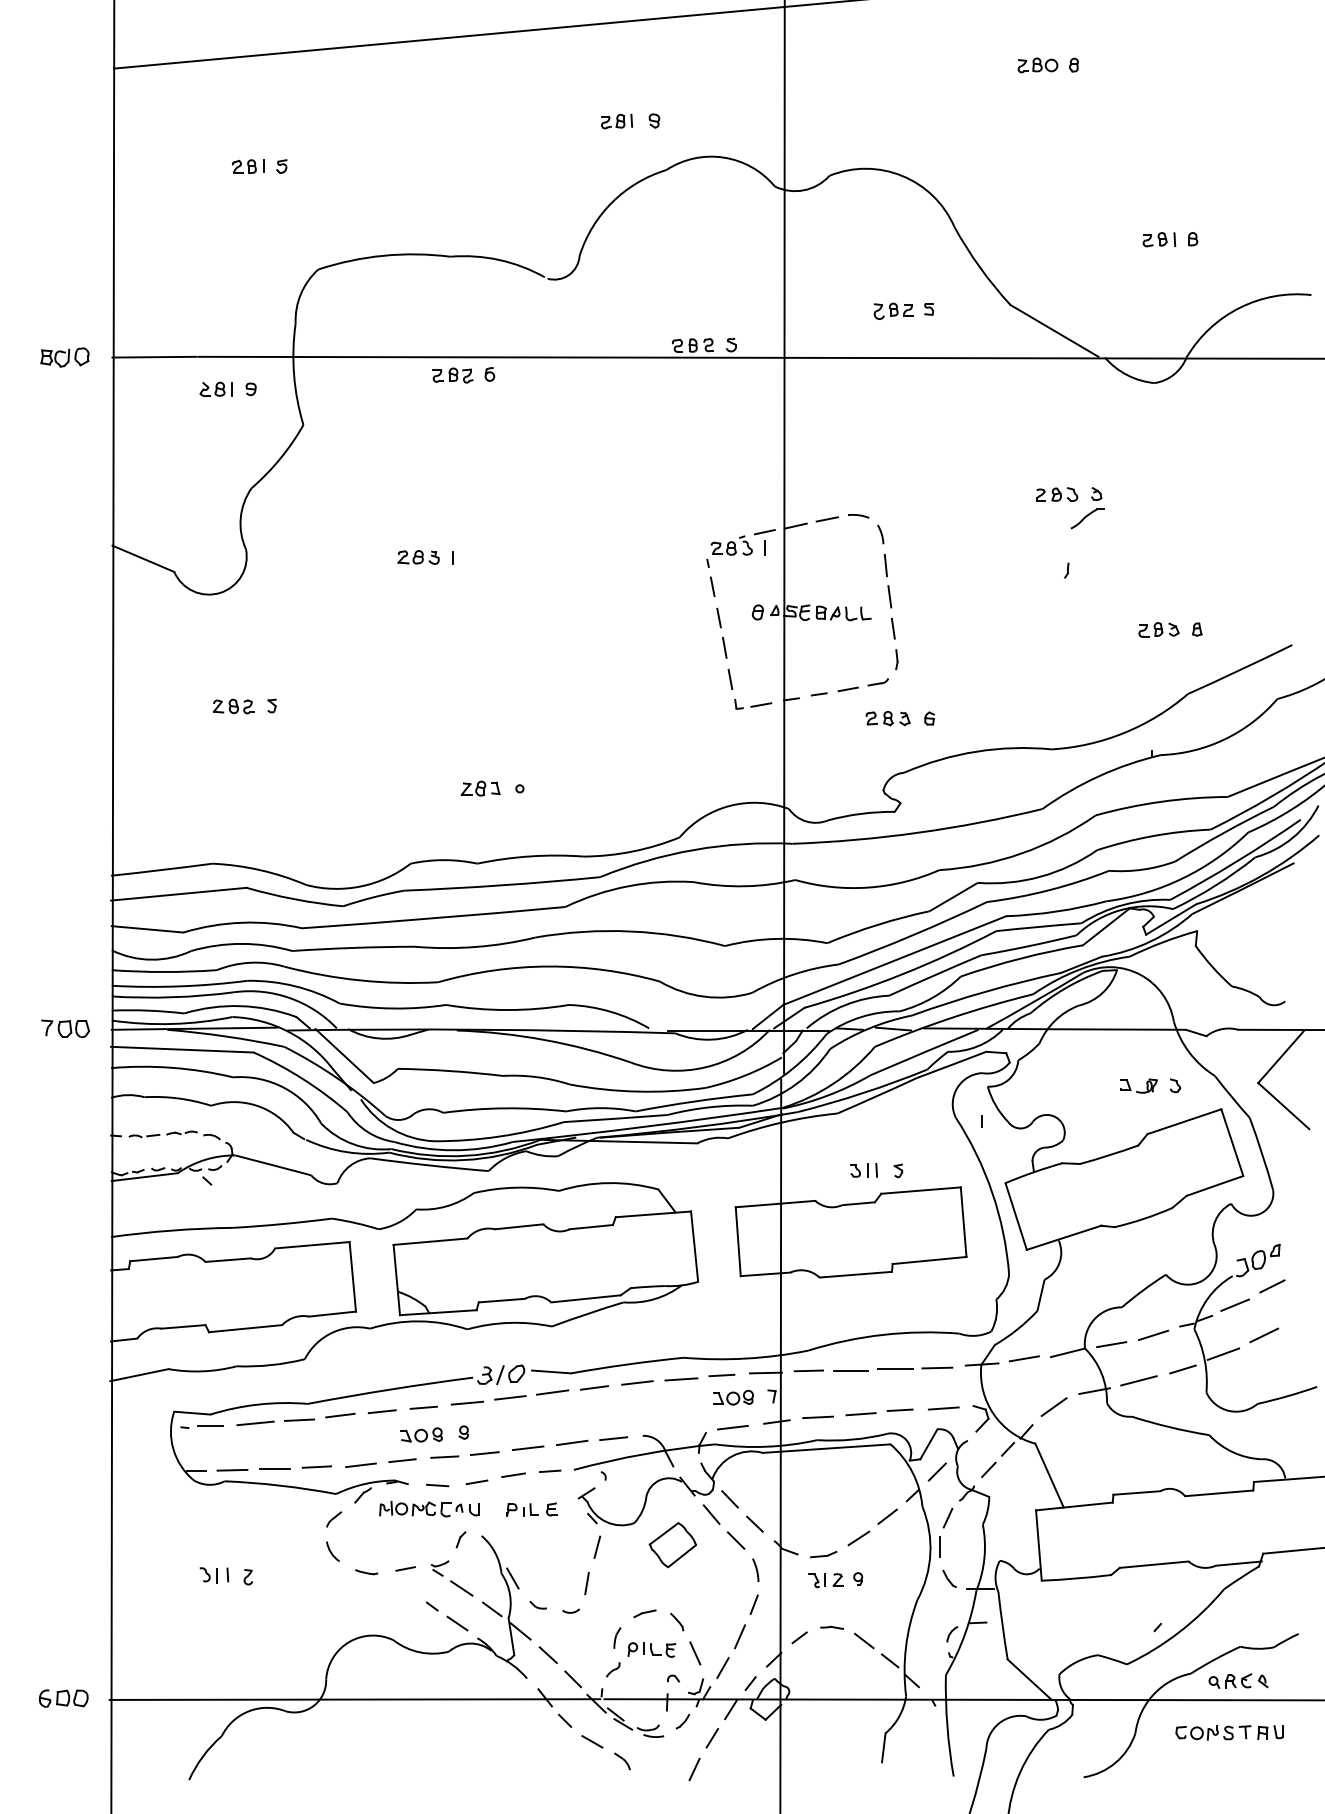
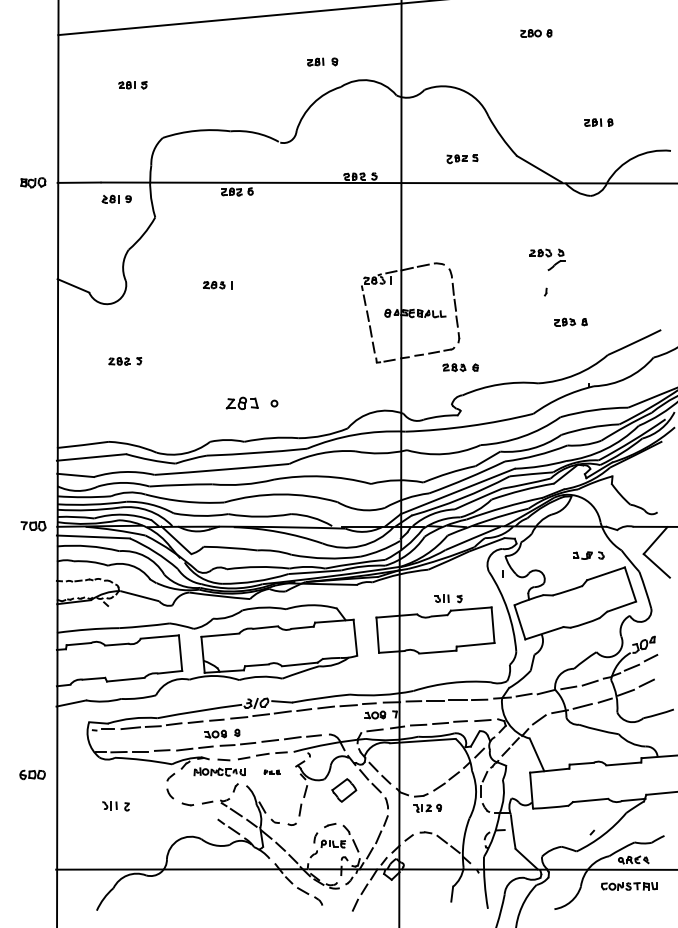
part: (1169, 628) -> (570, 321), moved
part: (491, 788) -> (251, 403), size x1.6
part: (530, 1510) -> (271, 772), size x0.6
part: (63, 1697) -> (32, 774), moved

